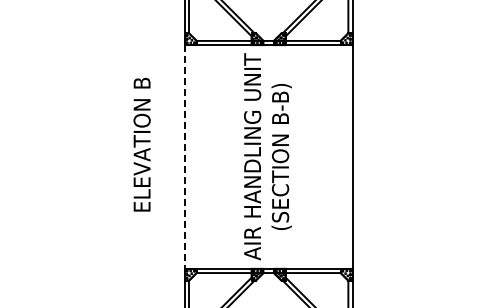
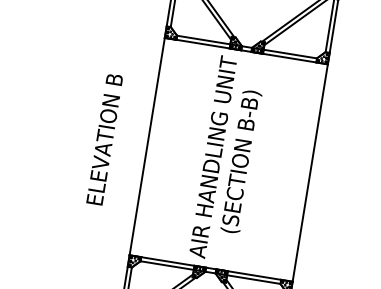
text: (141, 144) -> (104, 139), moved
line: (184, 157) -> (146, 147), dashed -> solid

